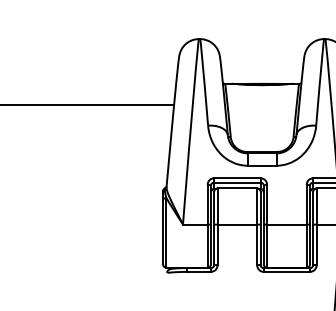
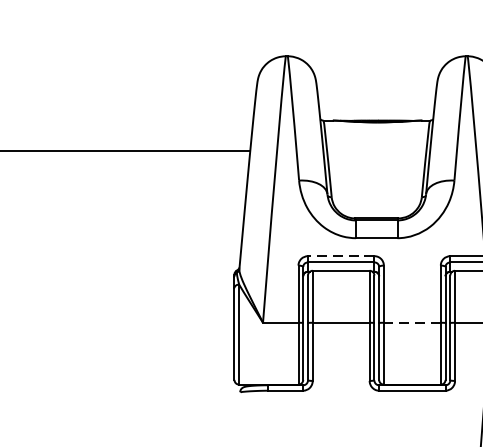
line: (236, 178) -> (339, 256), solid -> dashed
line: (286, 224) -> (411, 322), solid -> dashed

